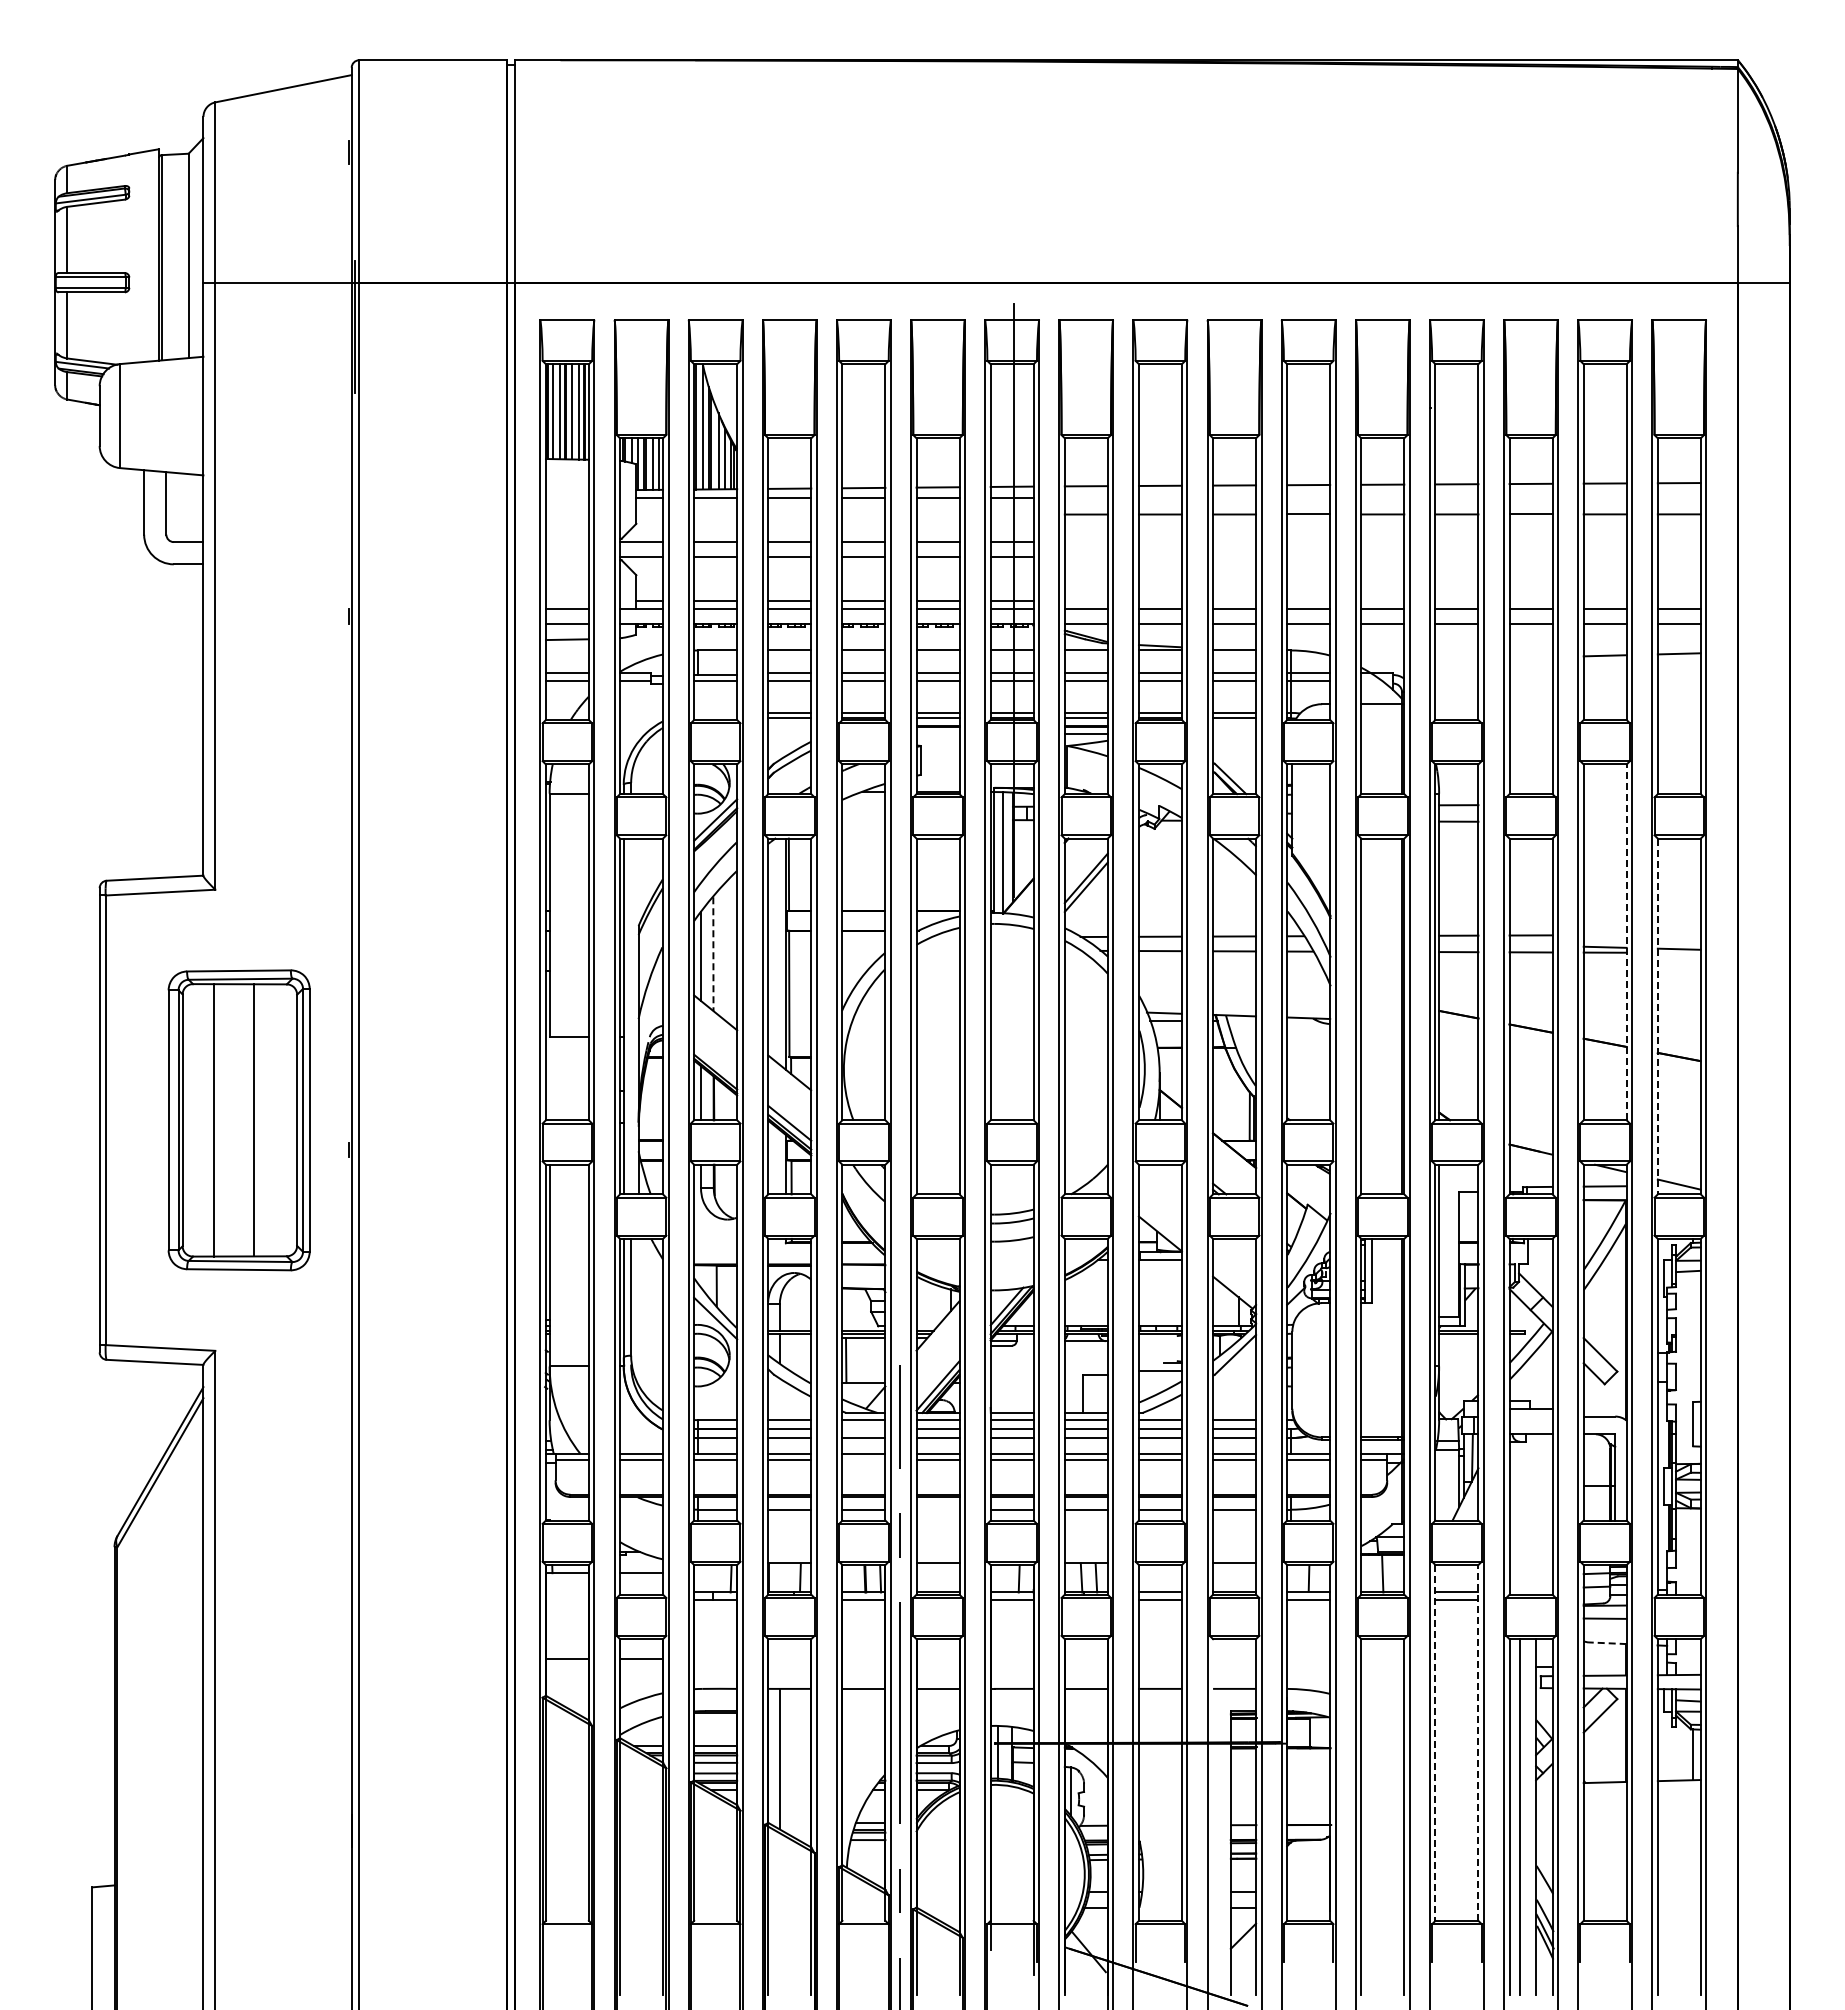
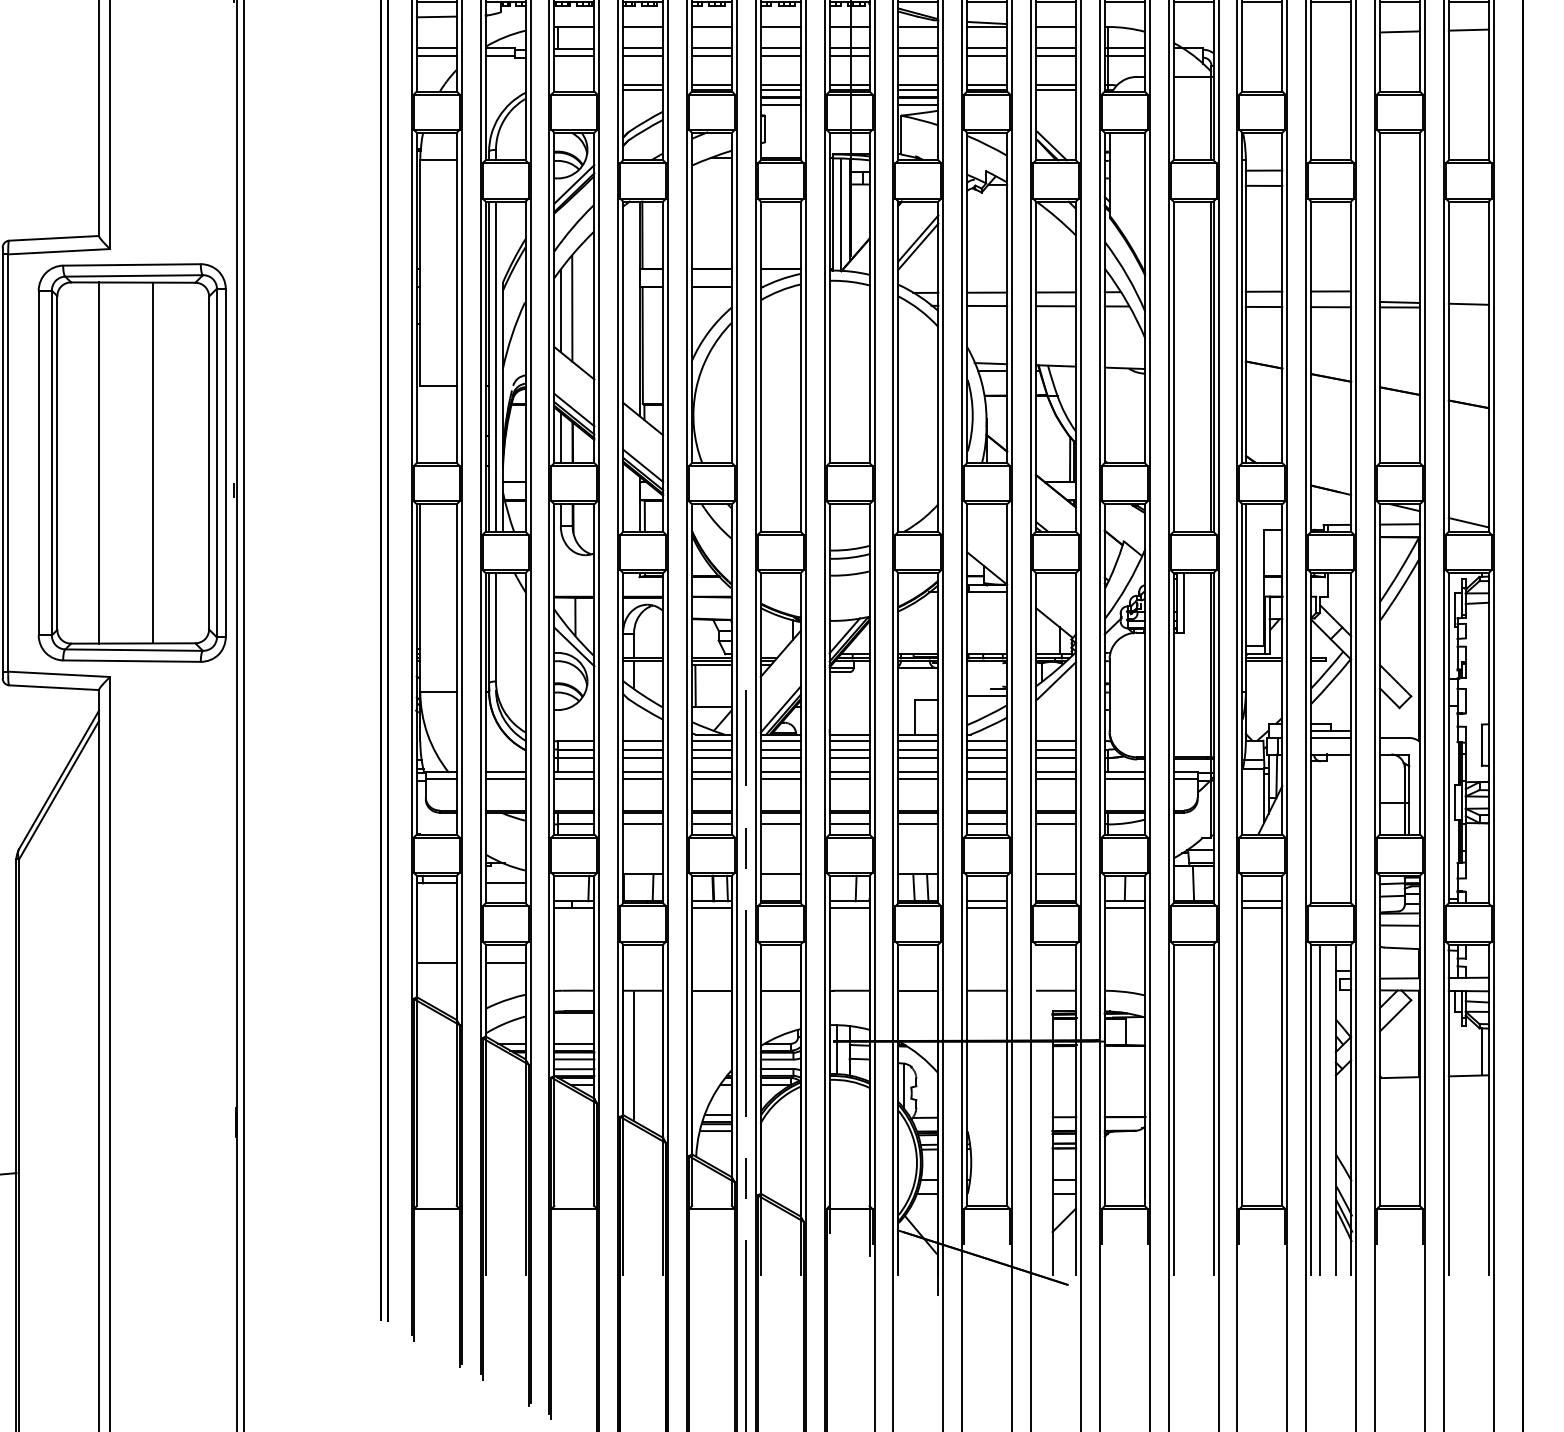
line: (937, 734) -> (780, 104), added
line: (1626, 942) -> (1419, 298), dashed -> solid
line: (713, 954) -> (572, 309), dashed -> solid
line: (631, 1016) -> (496, 366), added
line: (1657, 1016) -> (1448, 366), dashed -> solid
line: (715, 1062) -> (574, 409), added
part: (238, 1120) -> (131, 463), size x1.43
line: (1530, 1416) -> (1330, 737), added
line: (863, 1429) -> (711, 750), added
line: (863, 1460) -> (711, 778), added
line: (937, 1509) -> (780, 824), added
line: (1607, 1643) -> (1402, 948), dashed -> solid
line: (1435, 1742) -> (1242, 1040), dashed -> solid
line: (1478, 1742) -> (1282, 1040), dashed -> solid

